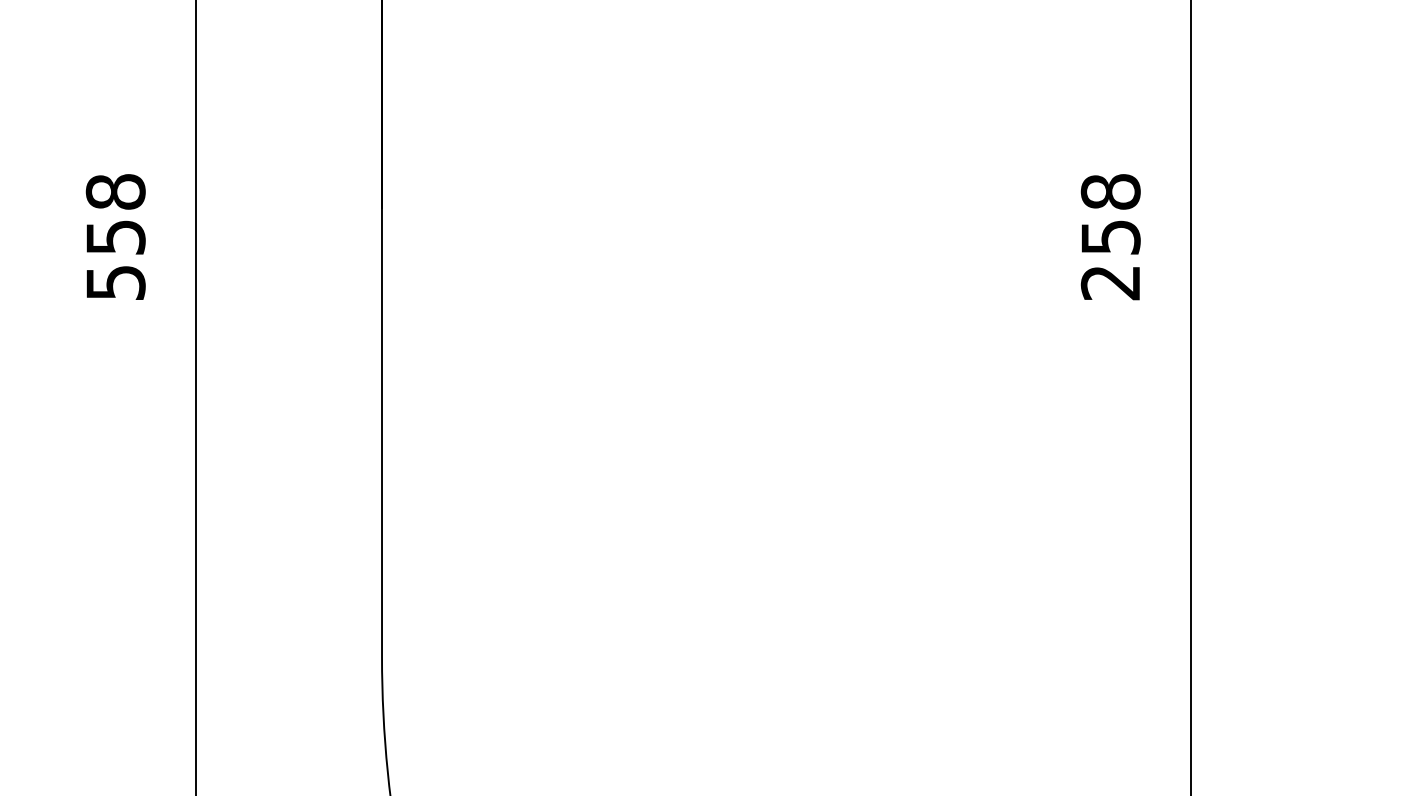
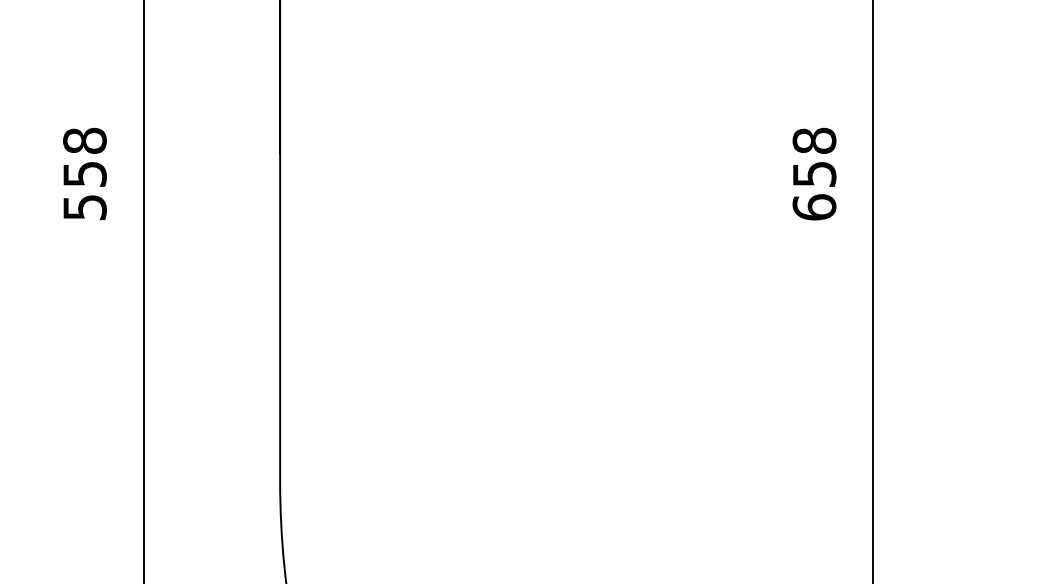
text: (1110, 282) -> (814, 207), 258 -> 658

